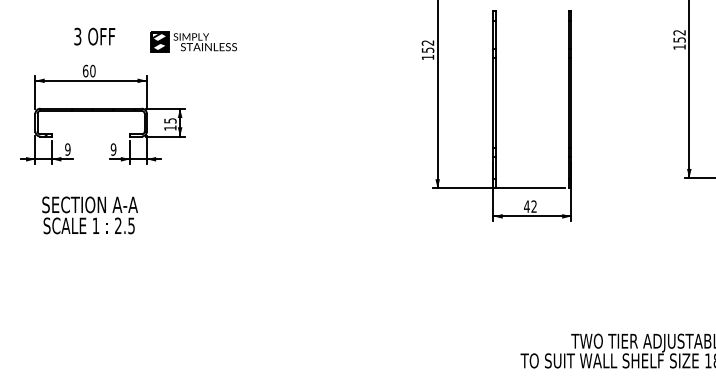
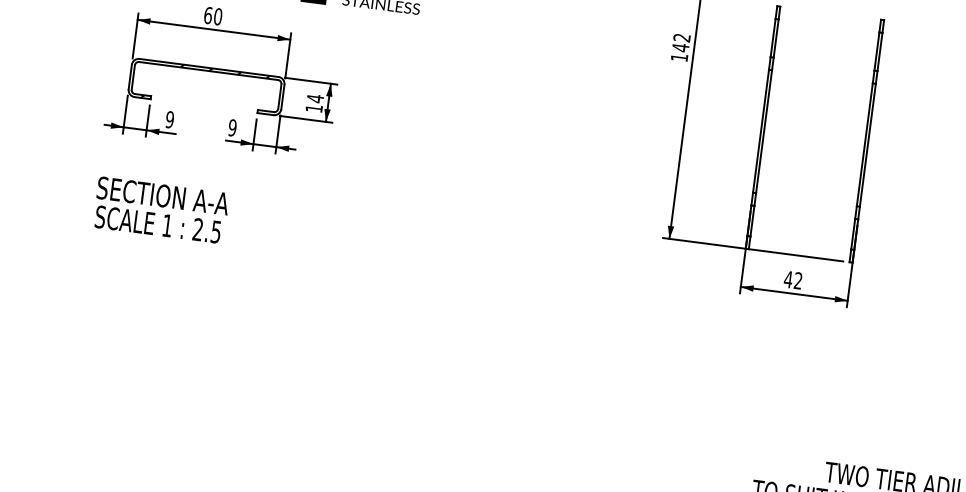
text: (427, 50) -> (680, 48), 152 -> 142
text: (170, 120) -> (315, 98), 15 -> 14
text: (89, 215) -> (160, 210), moved

